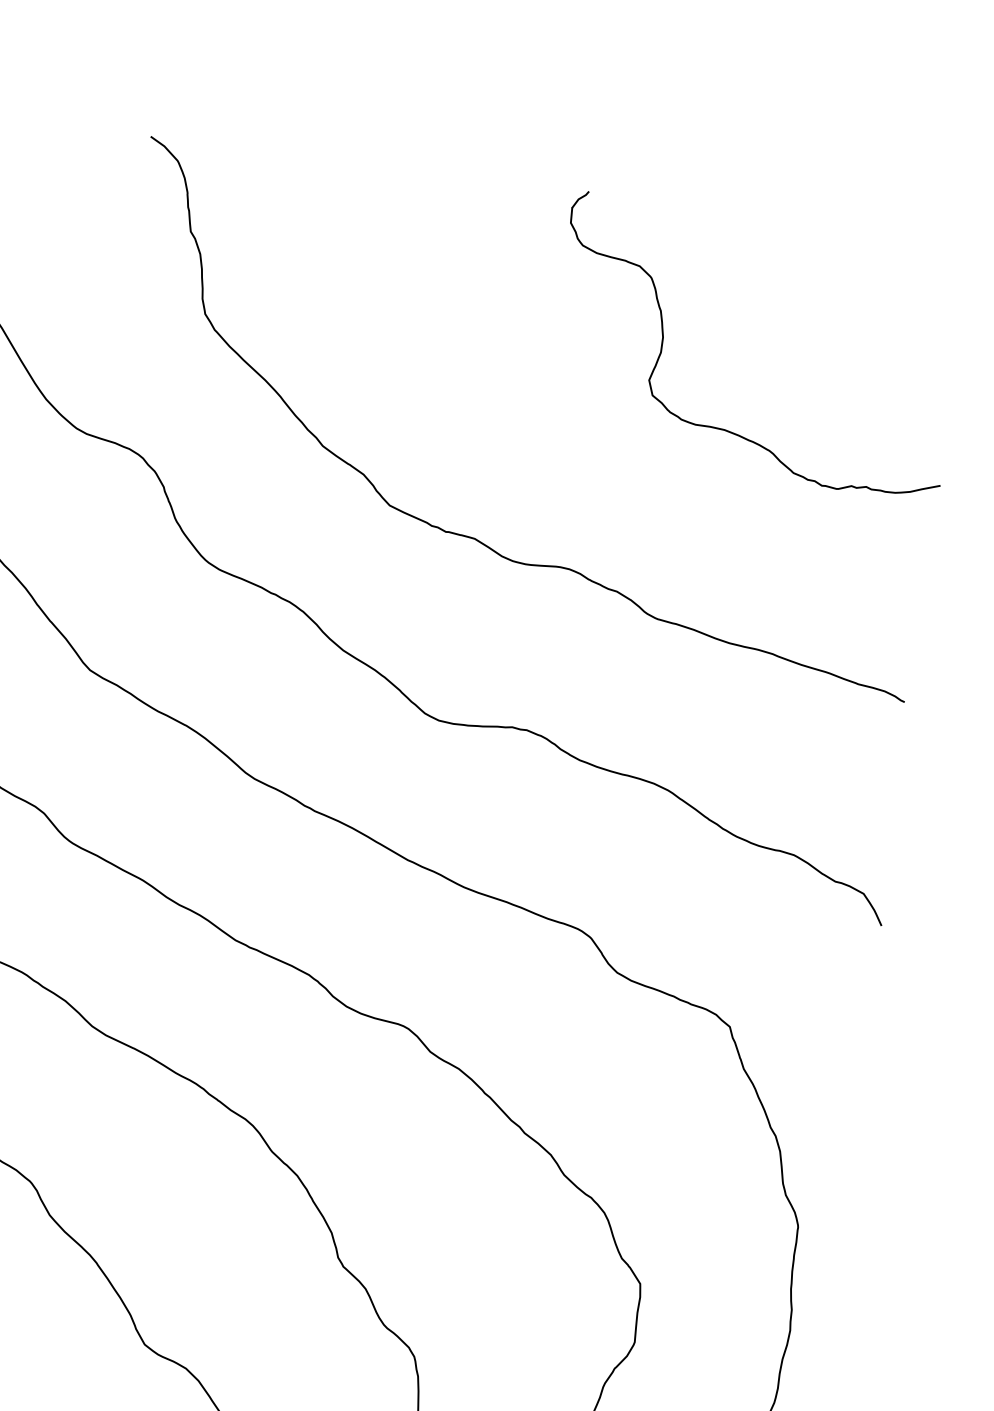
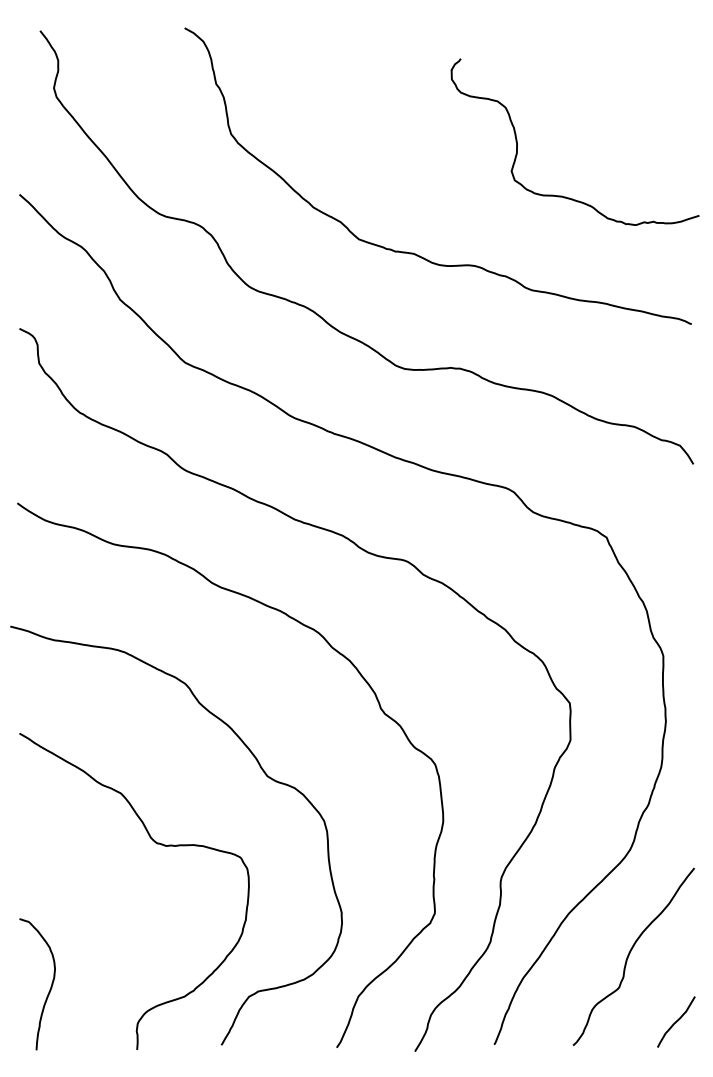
curve: (725, 428) -> (562, 195), moved

